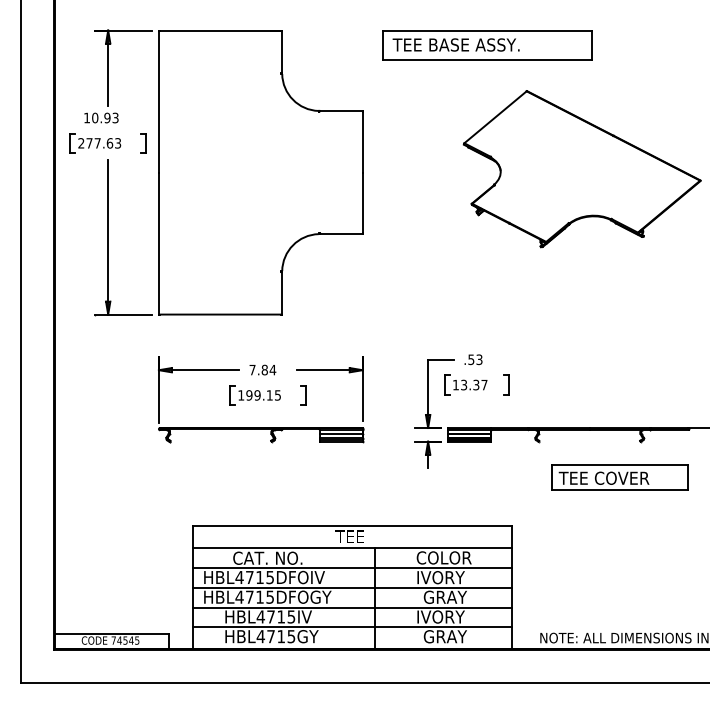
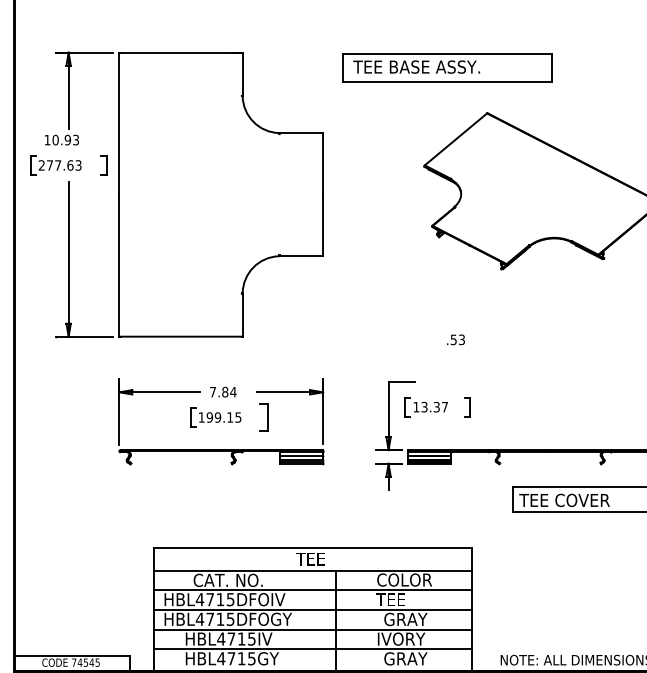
text: (473, 359) -> (455, 339), moved
part: (303, 395) -> (263, 417), size x1.4
text: (440, 577) -> (400, 599), IVORY -> TEE

